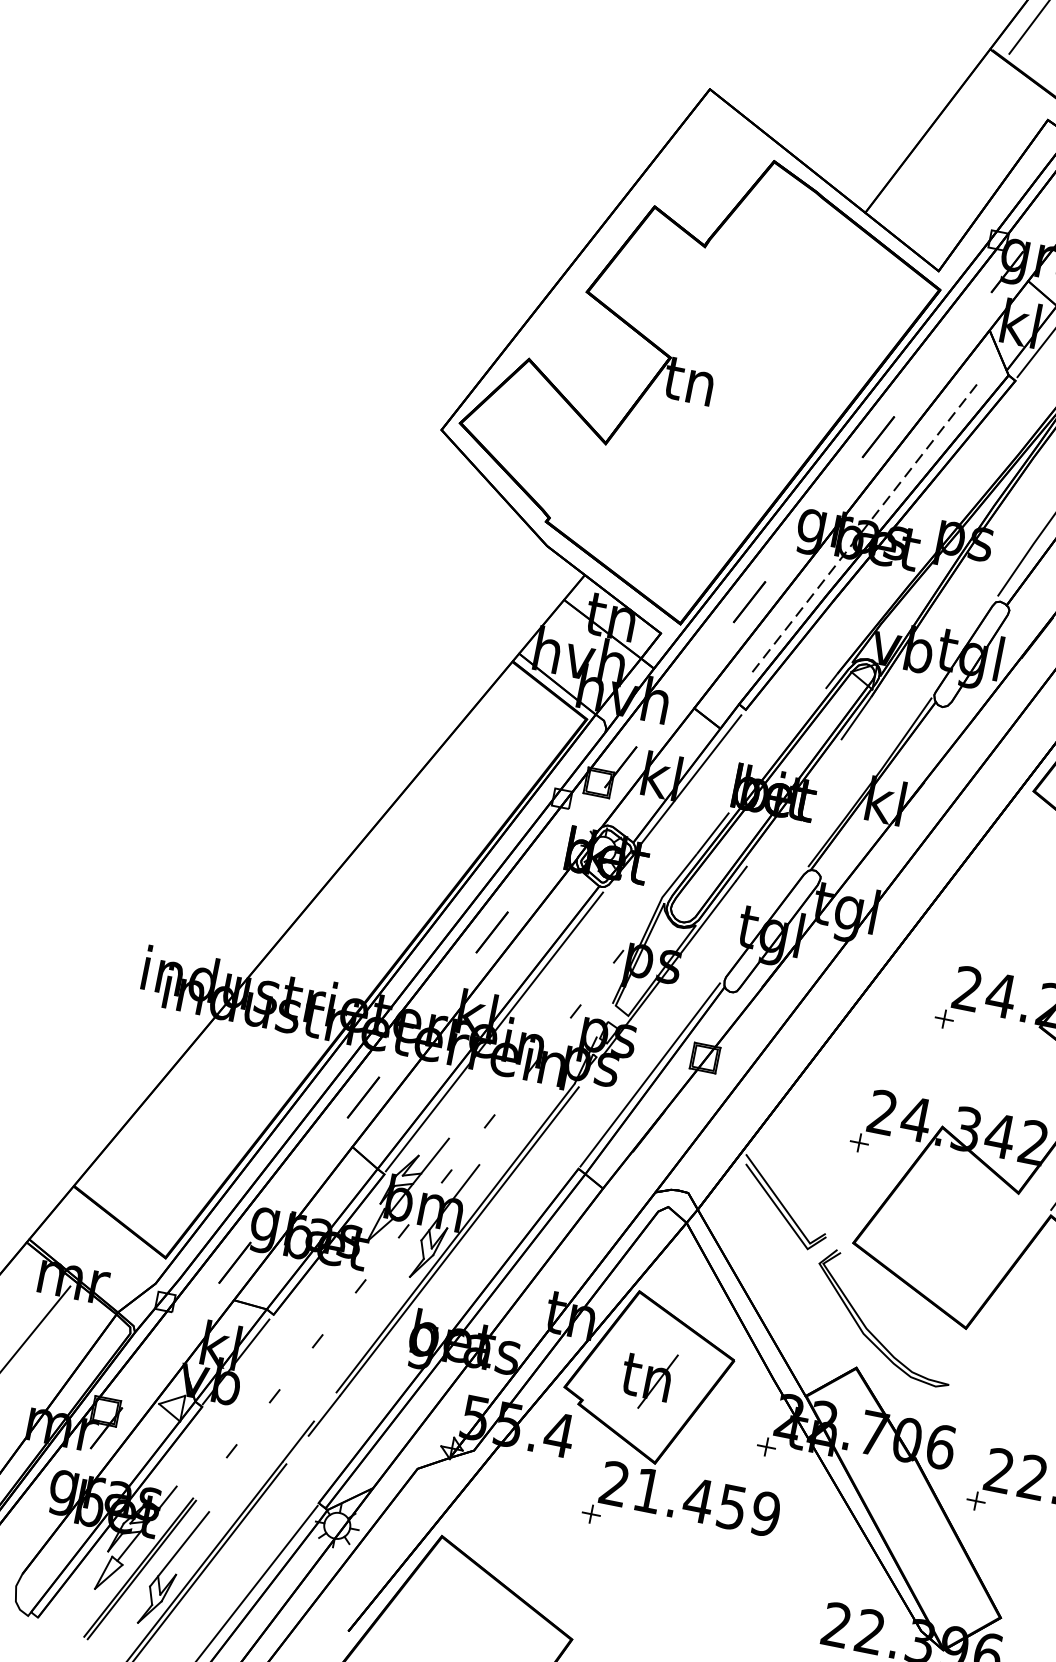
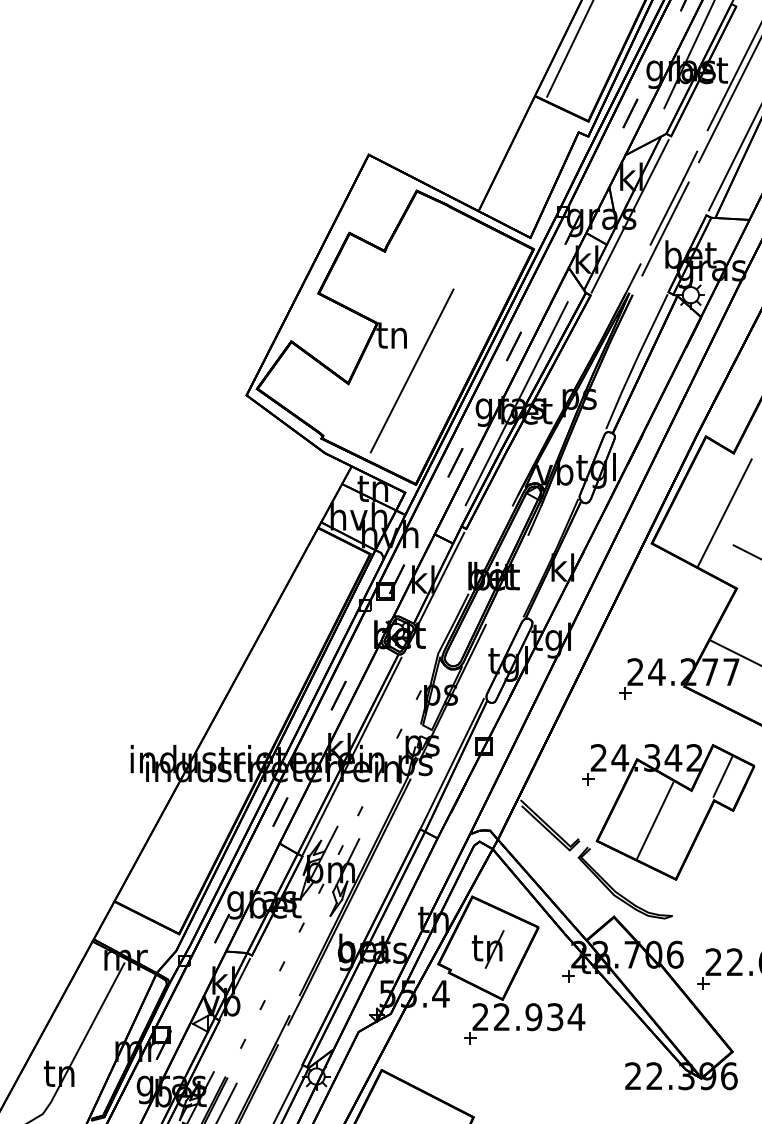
line: (709, 442) -> (411, 370), added
line: (864, 527) -> (516, 403), dashed -> solid
line: (950, 1228) -> (654, 820), added
text: (707, 1503) -> (539, 1017), 21.459 -> 22.934

